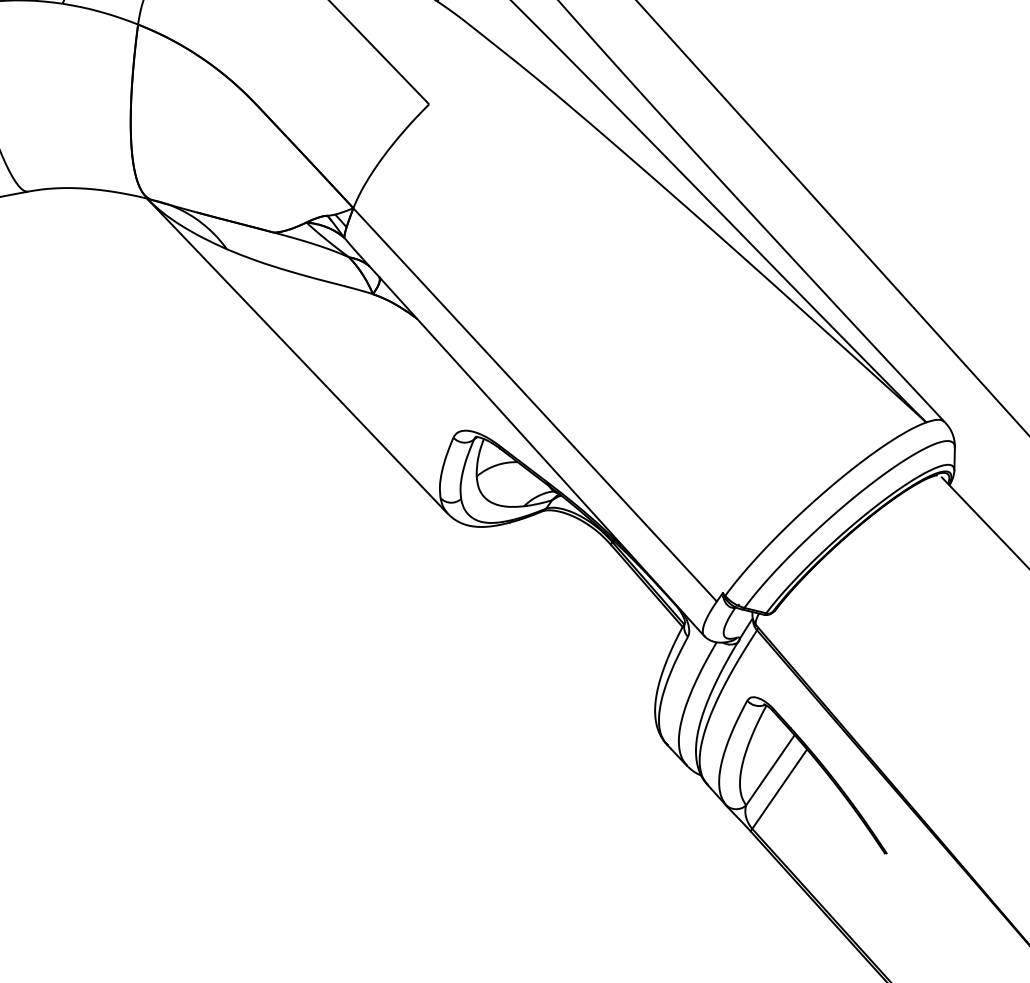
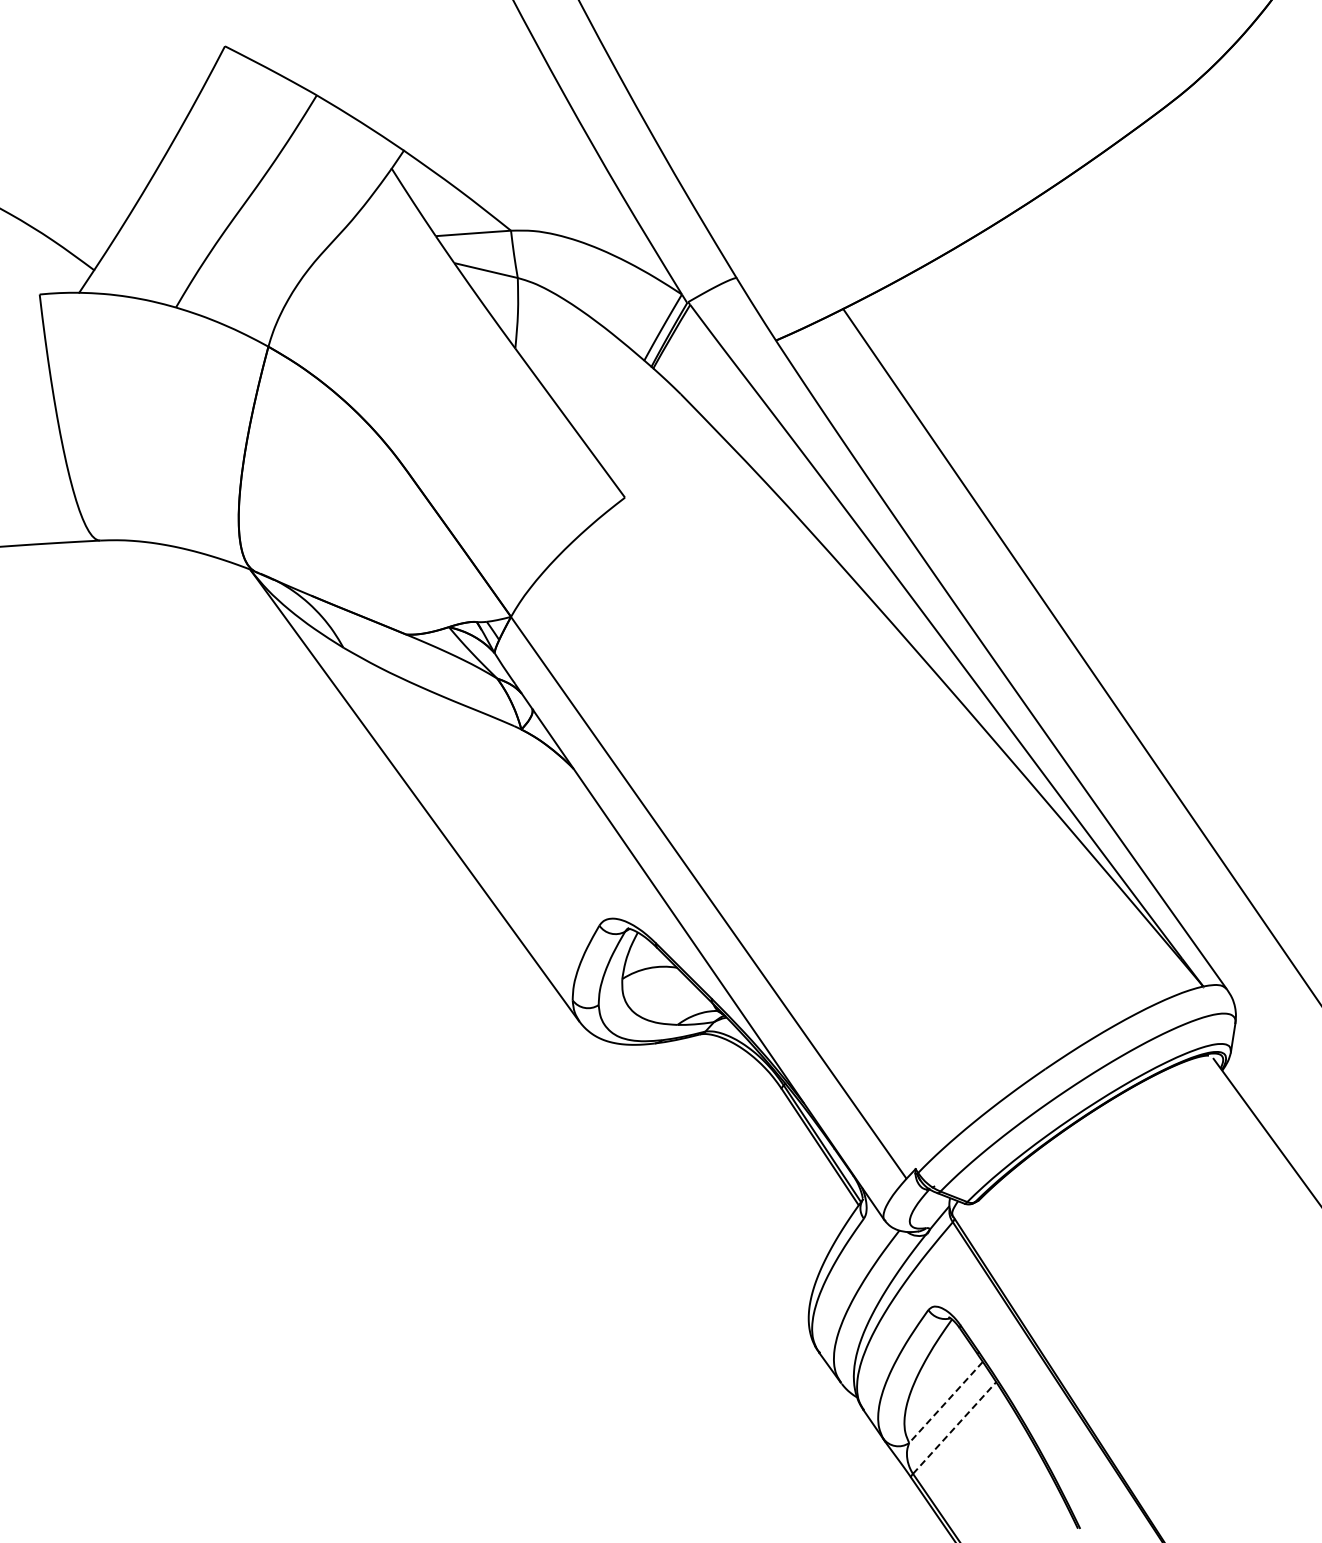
line: (770, 770) -> (946, 1402), solid -> dashed
line: (779, 789) -> (954, 1428), solid -> dashed

